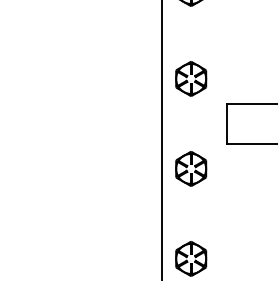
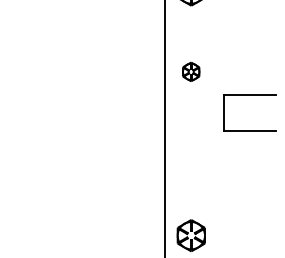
part: (190, 78) -> (190, 71), size x0.6
part: (190, 168) -> (190, 153), removed

